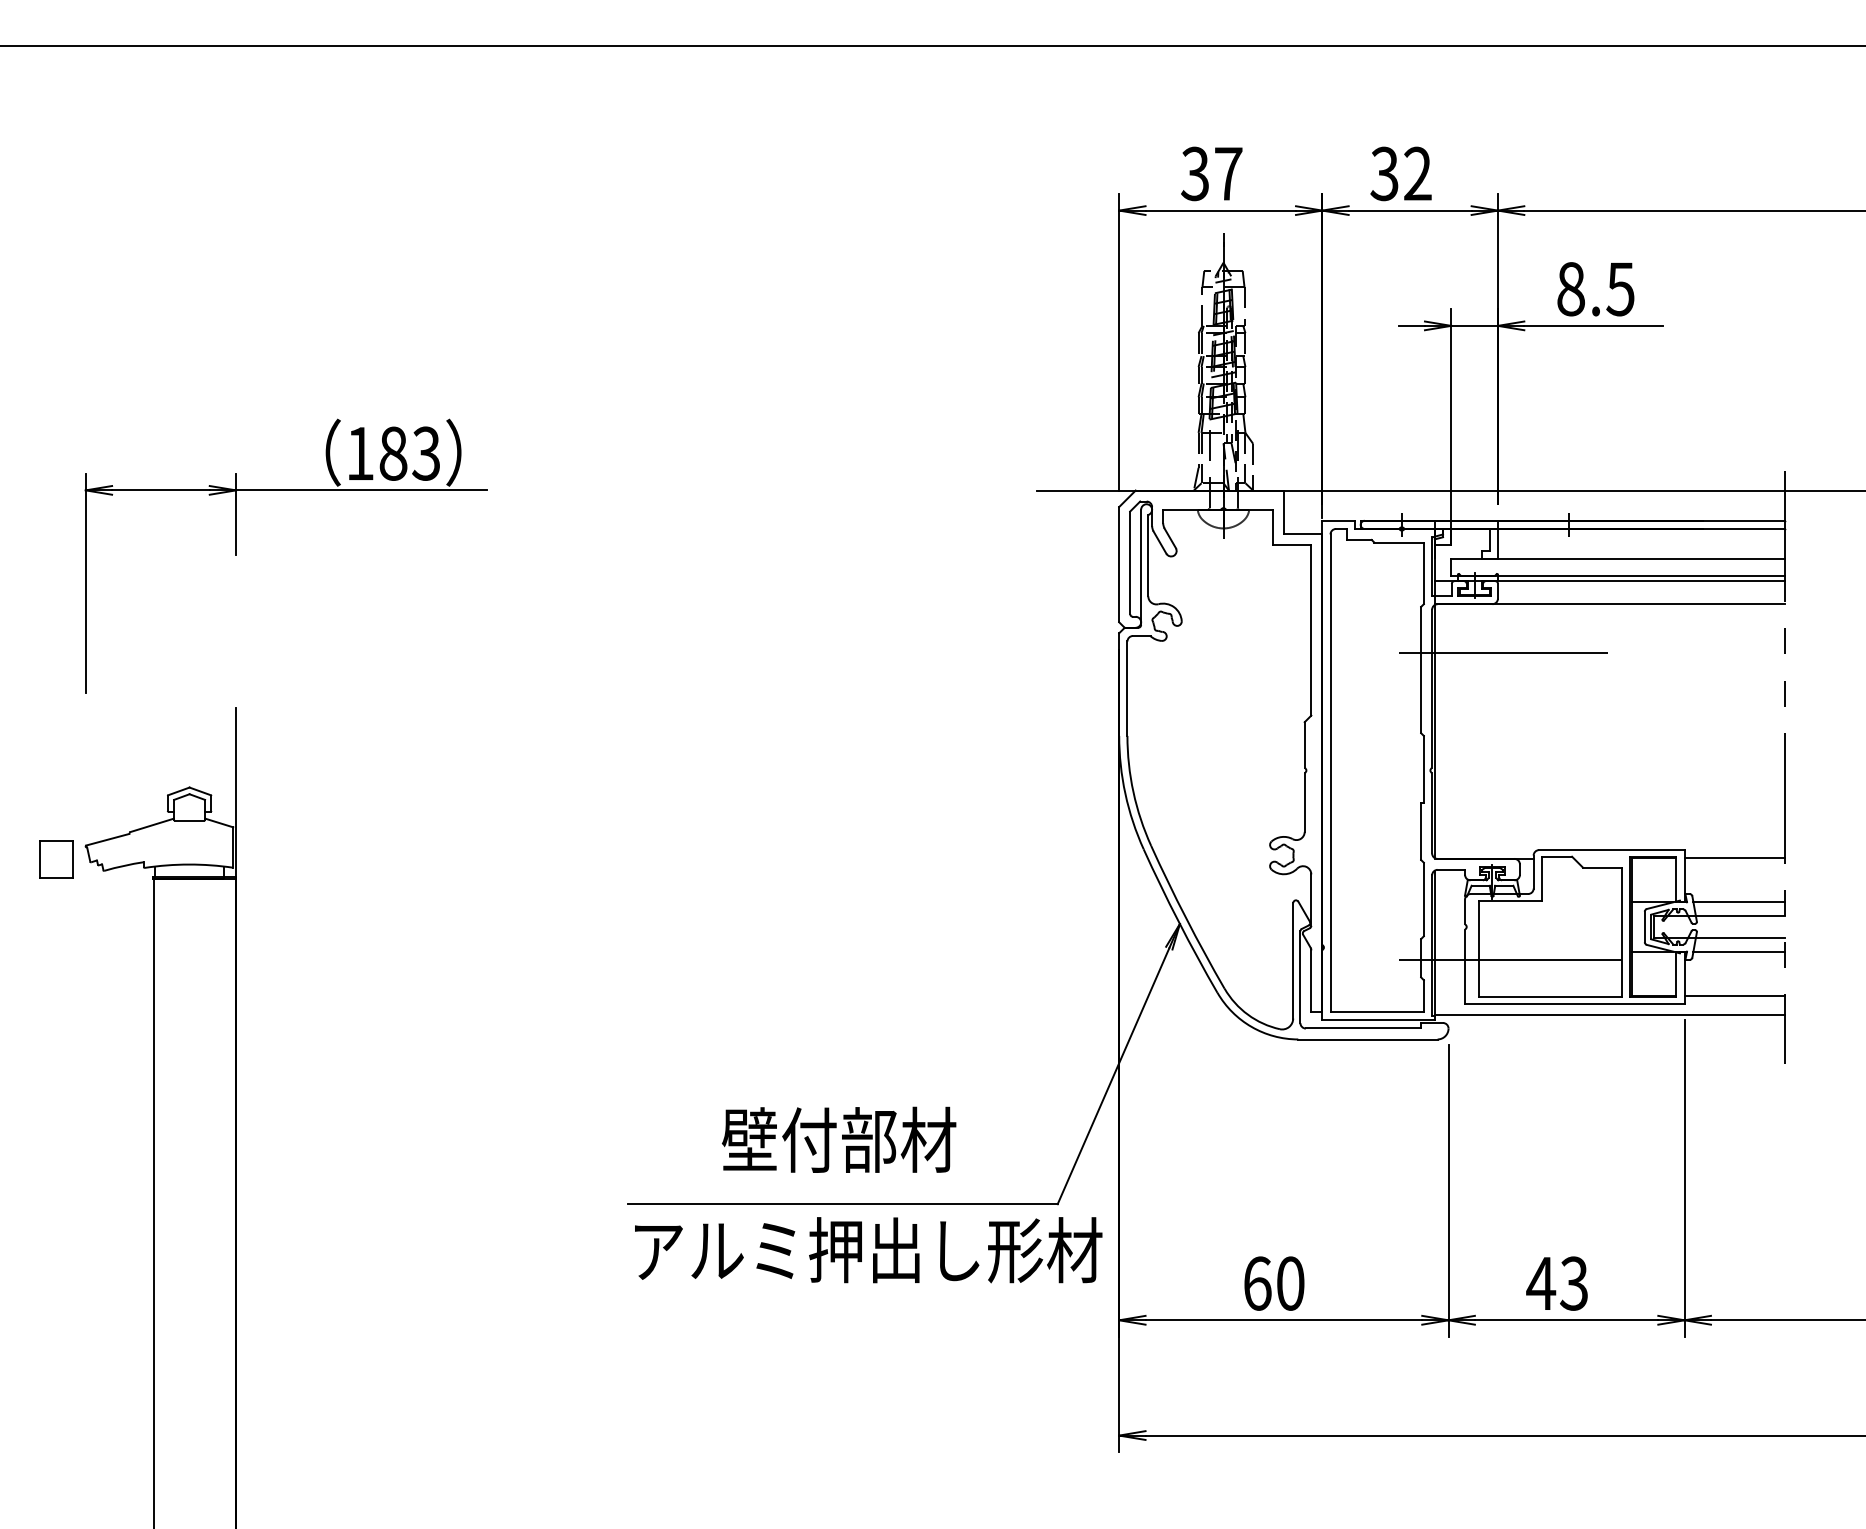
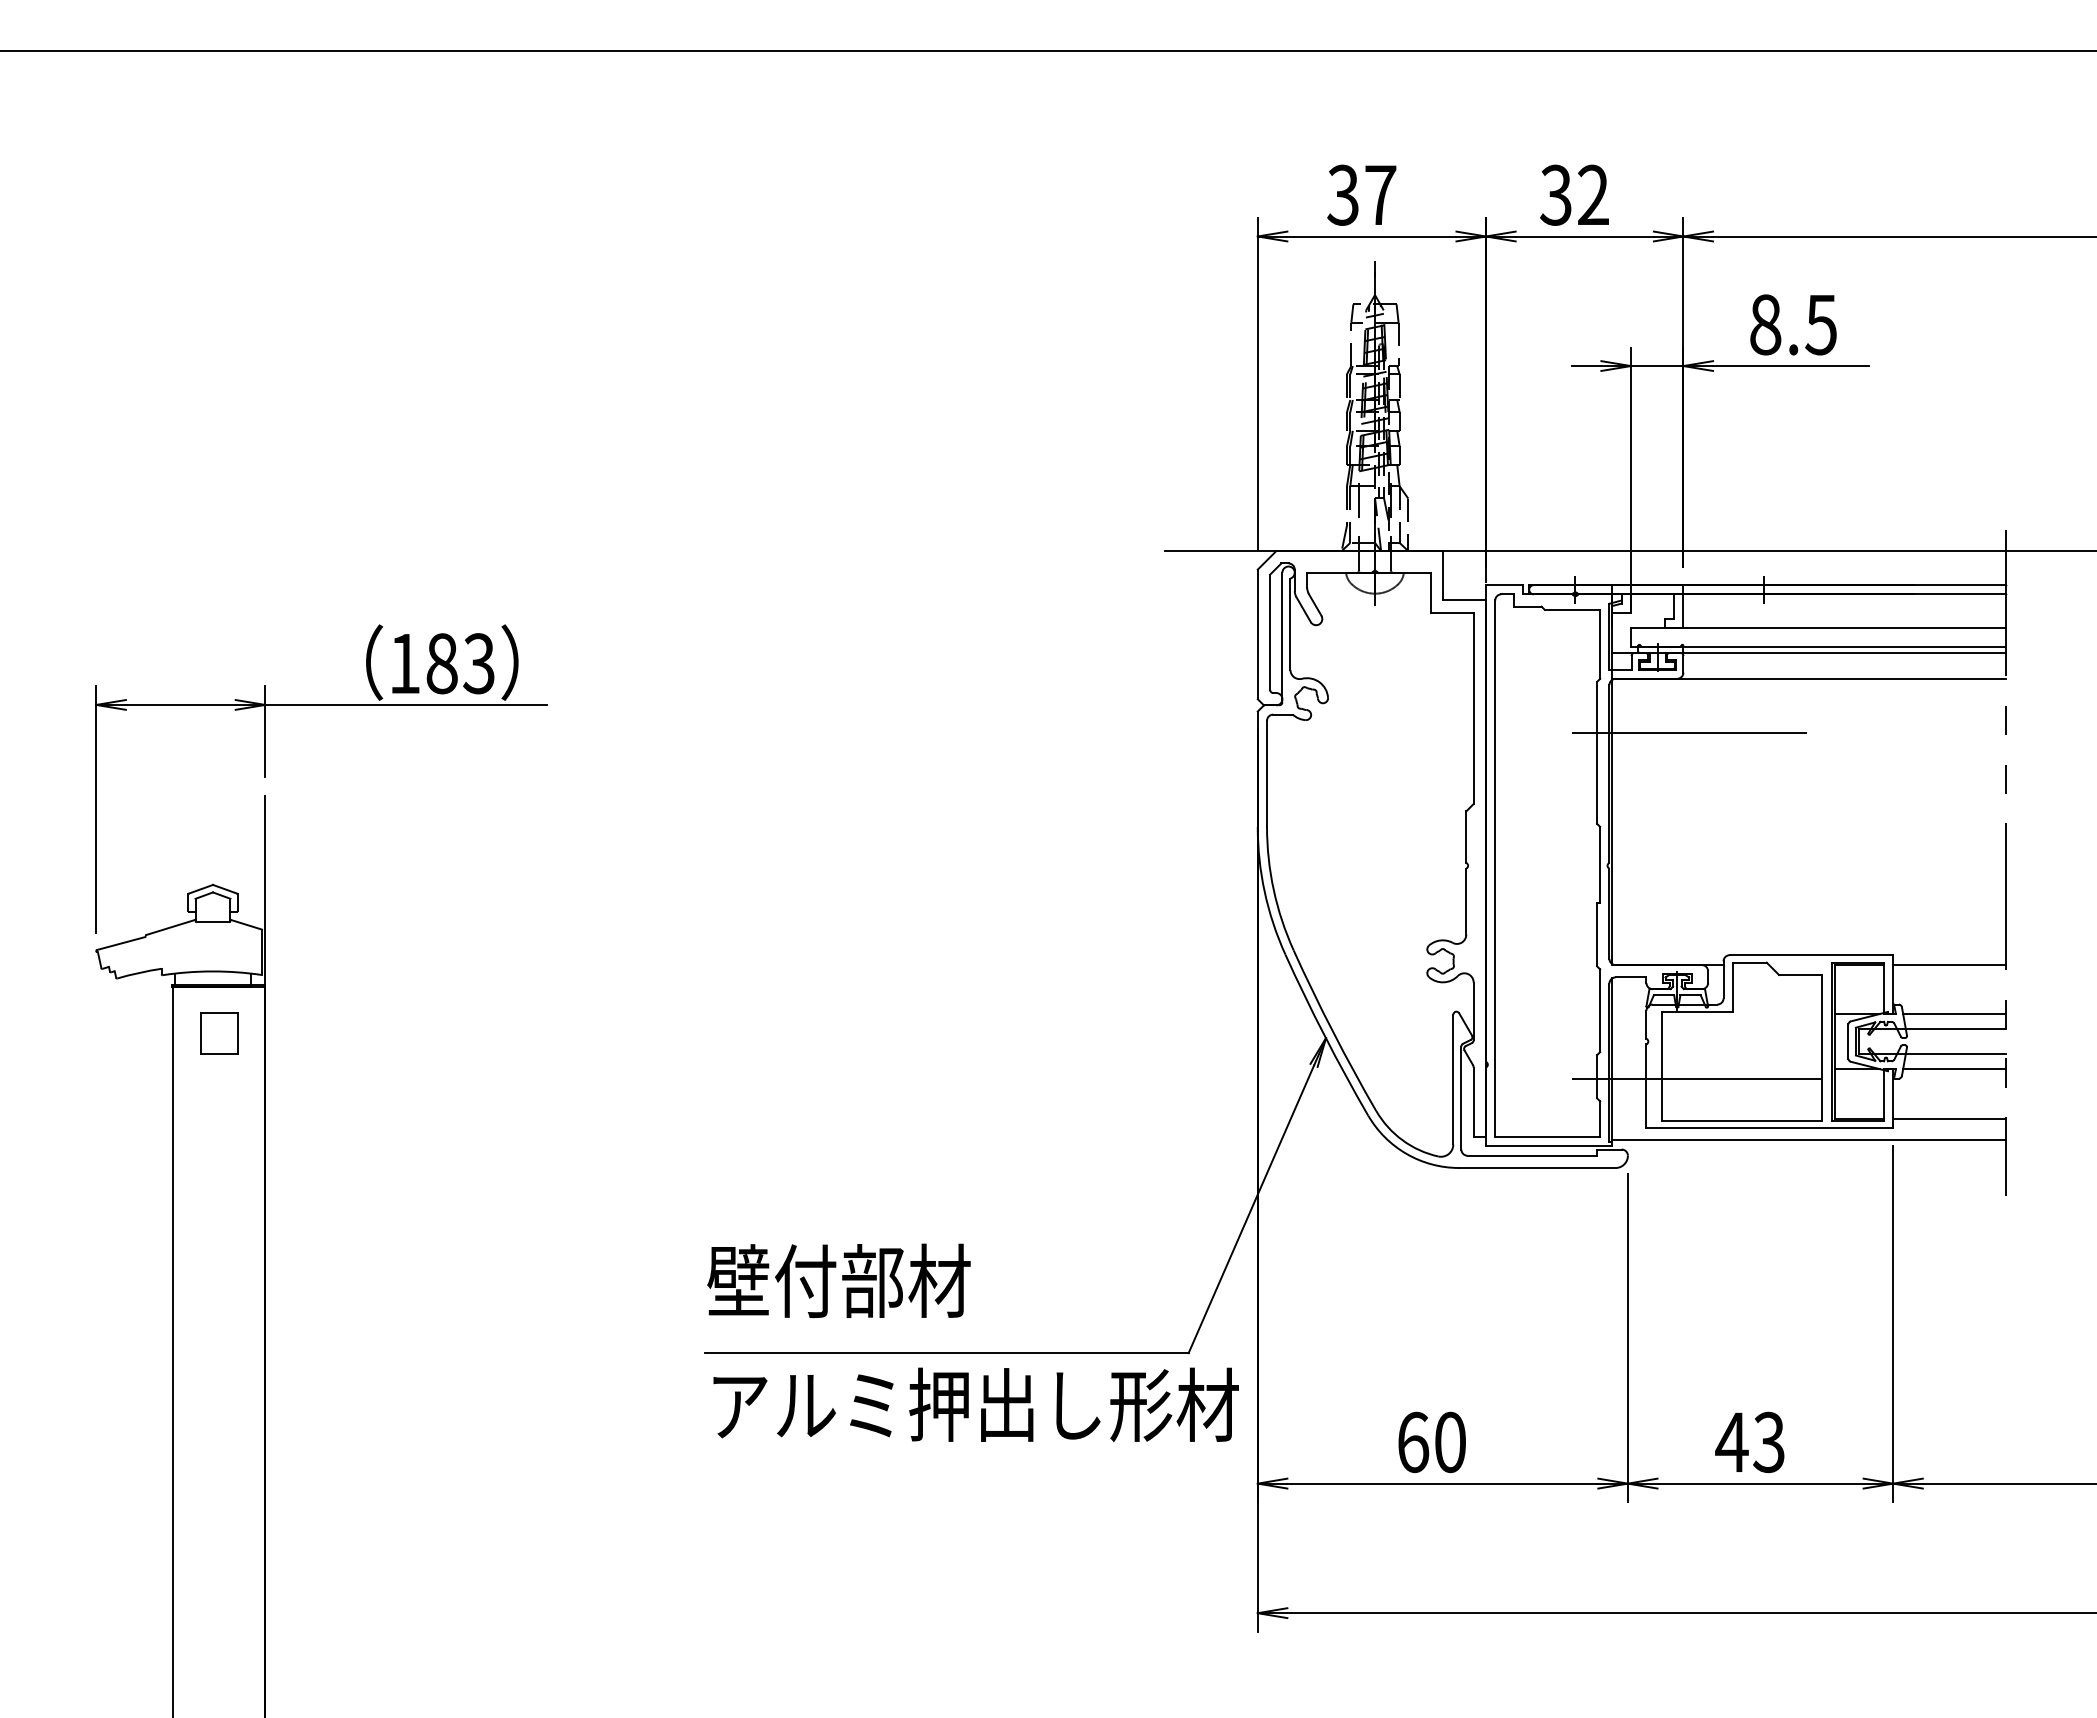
part: (236, 554) -> (265, 777), moved
part: (56, 859) -> (219, 1033), moved
text: (838, 1139) -> (838, 1280), moved

